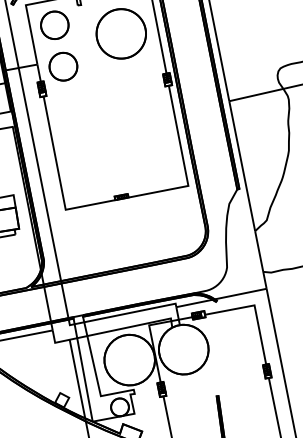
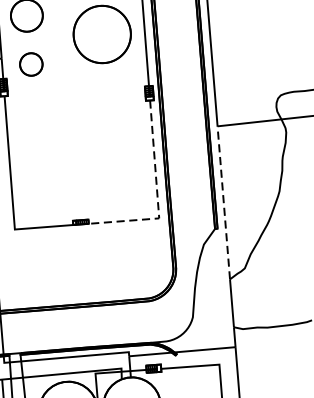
part: (63, 66) -> (31, 64), size x0.7
line: (242, 165) -> (224, 202), solid -> dashed
line: (184, 166) -> (157, 195), solid -> dashed

